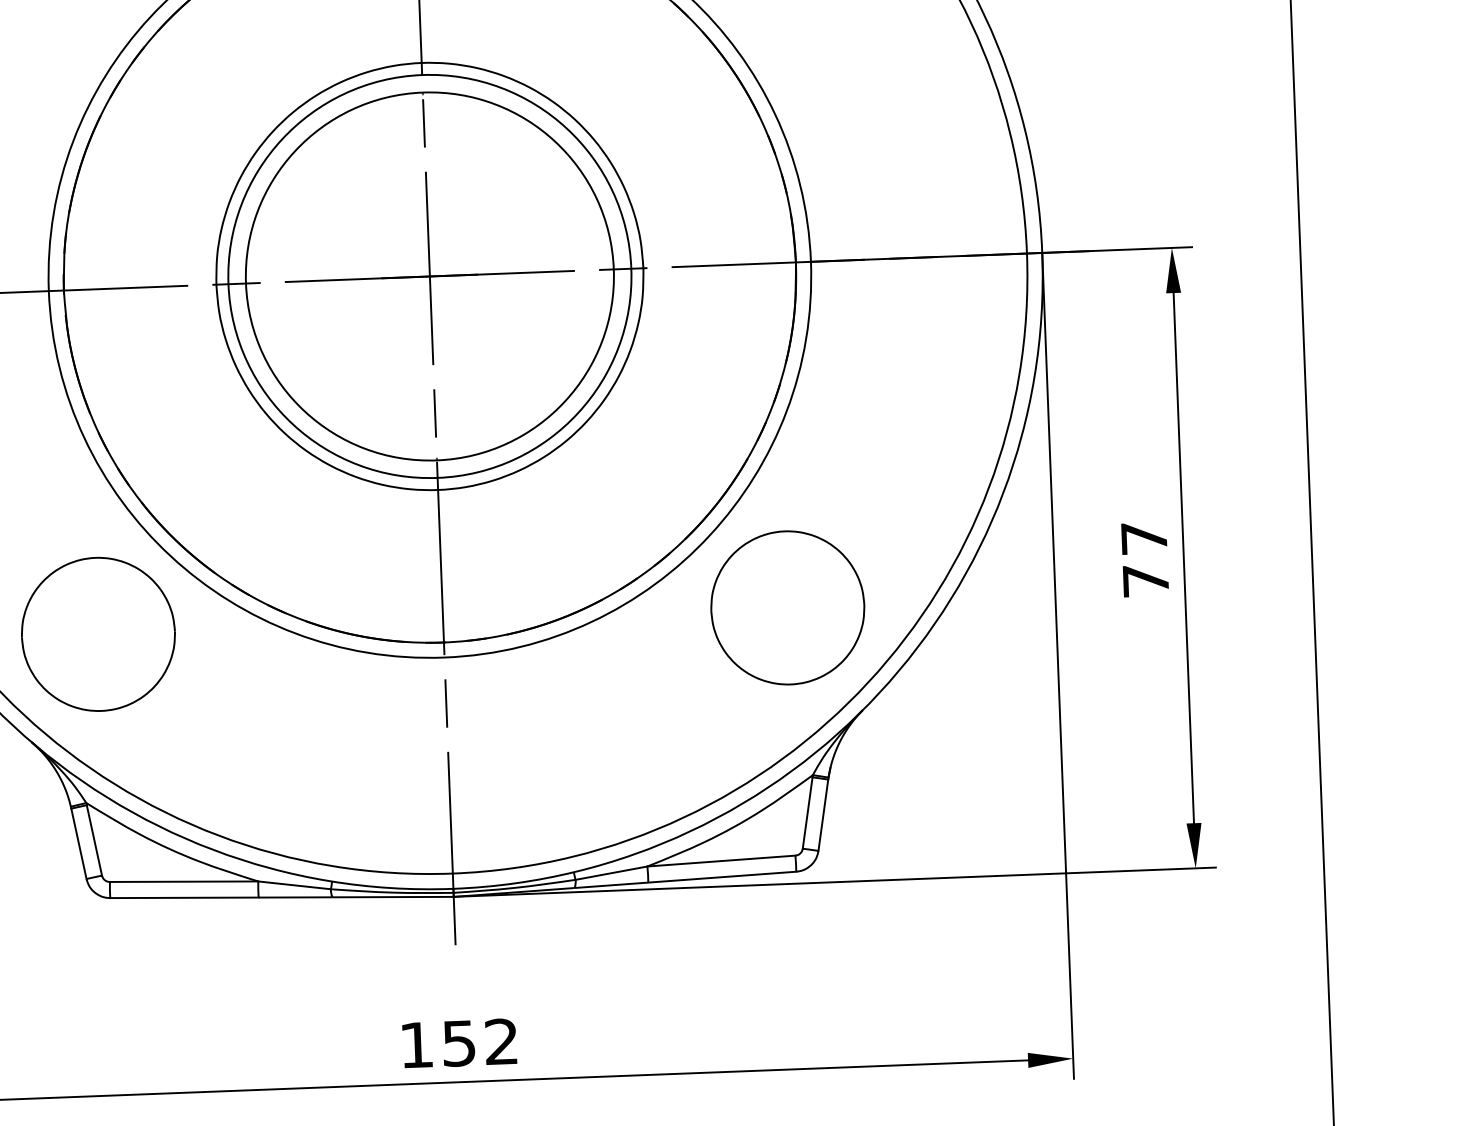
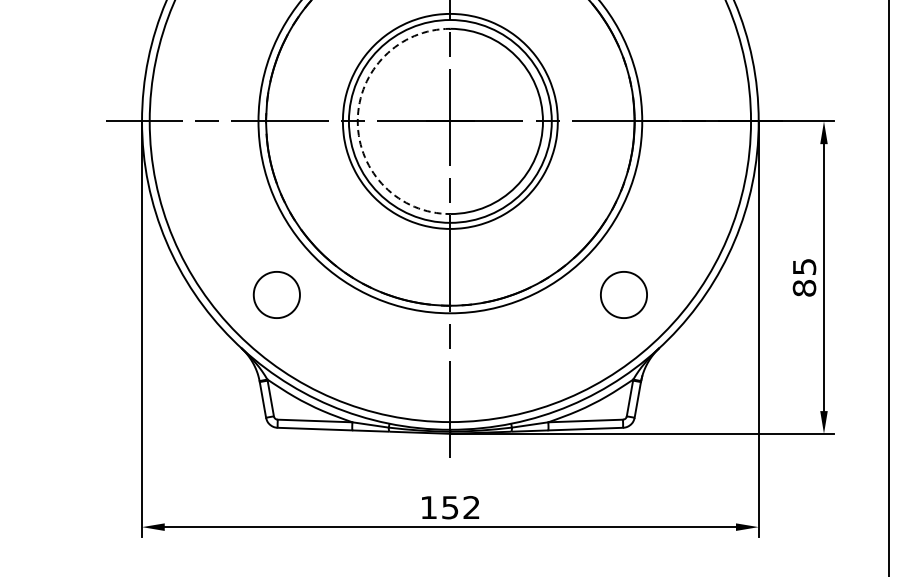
arc: (245, 283) -> (357, 121), solid -> dashed
text: (1145, 559) -> (804, 277), 77 -> 85
part: (786, 606) -> (623, 294), size x0.6
part: (97, 633) -> (276, 294), size x0.6

